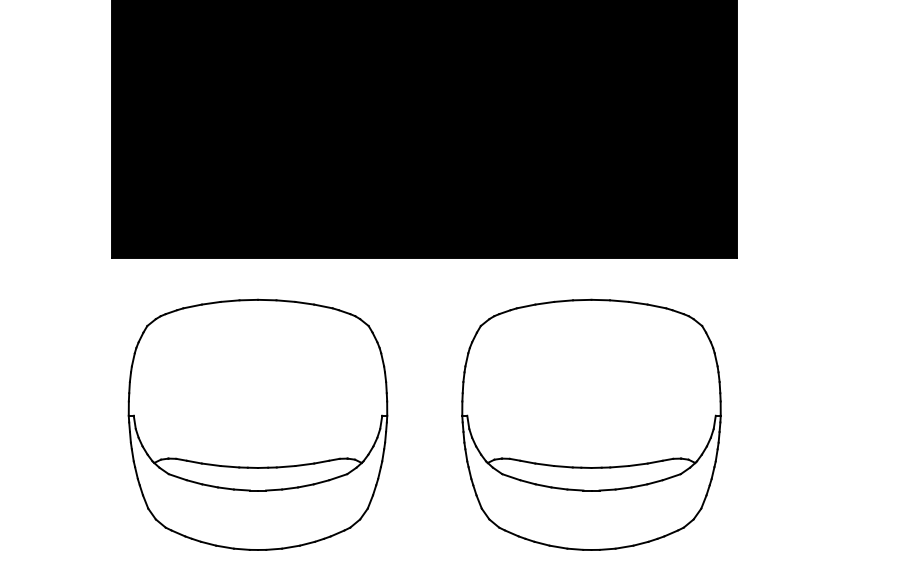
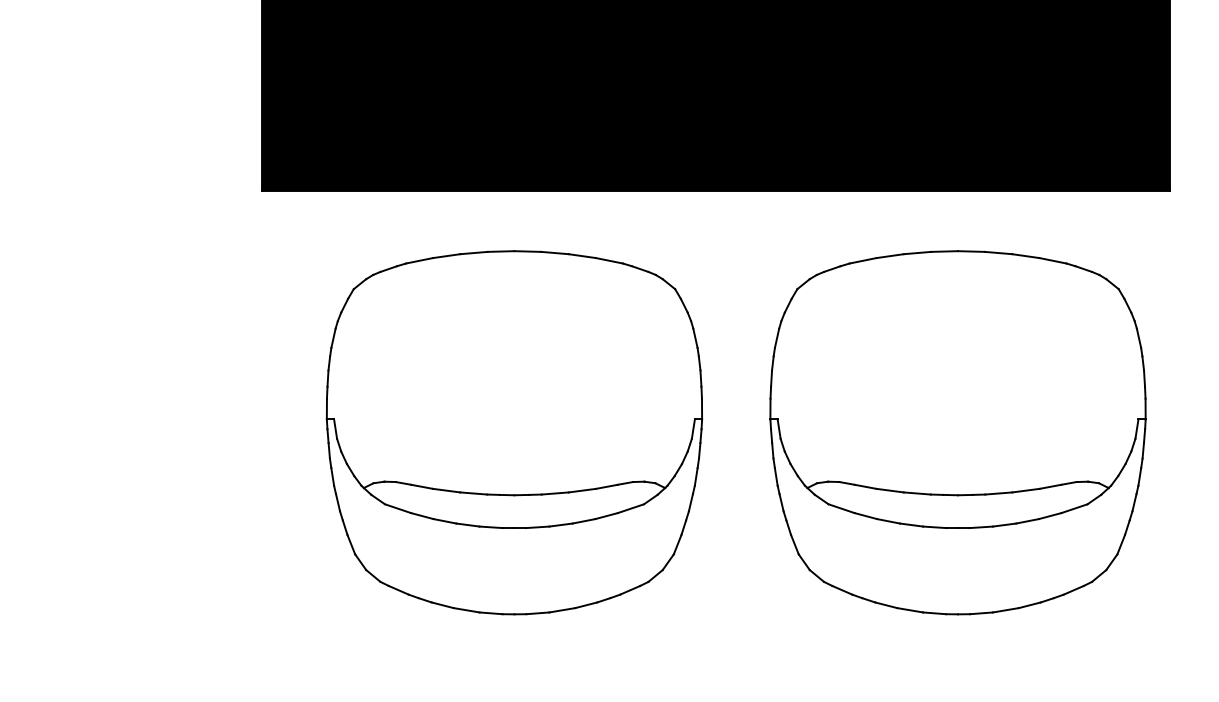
part: (257, 424) -> (513, 432), moved

